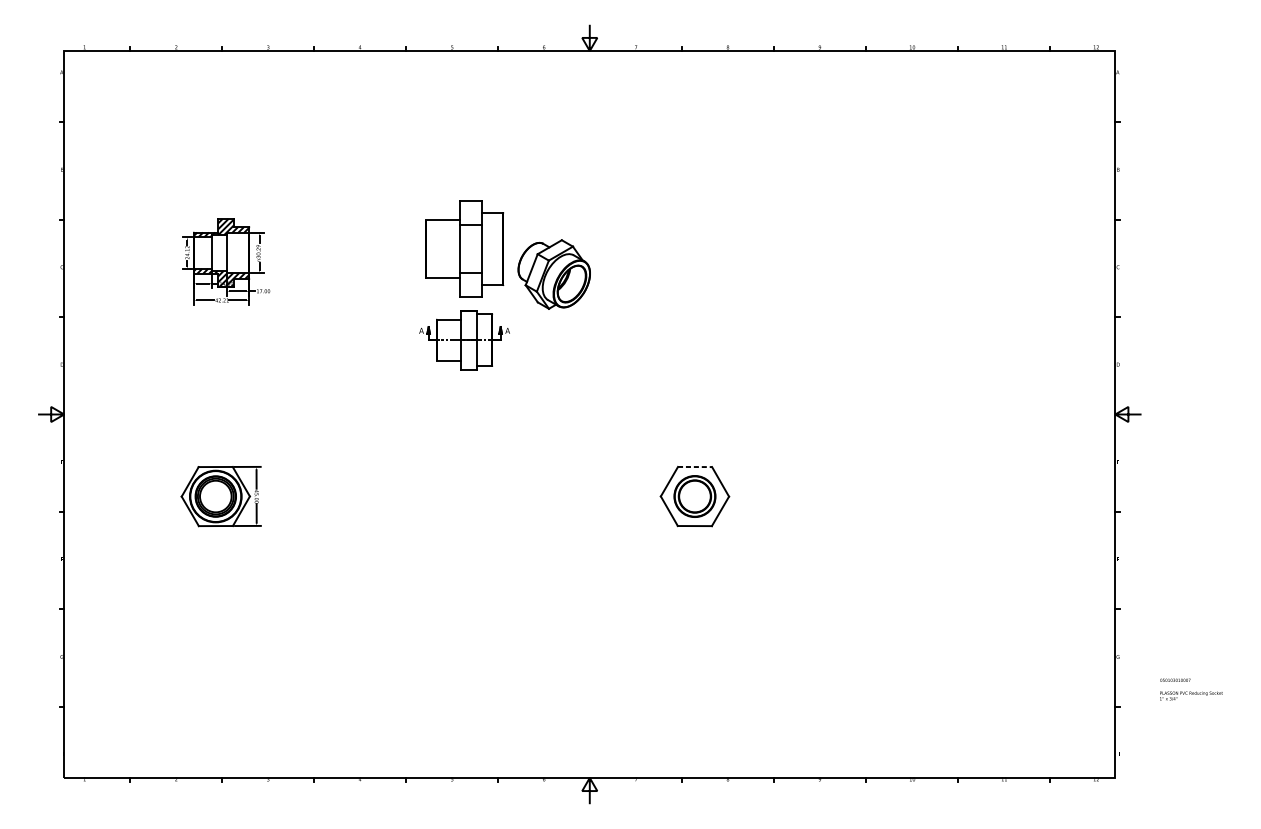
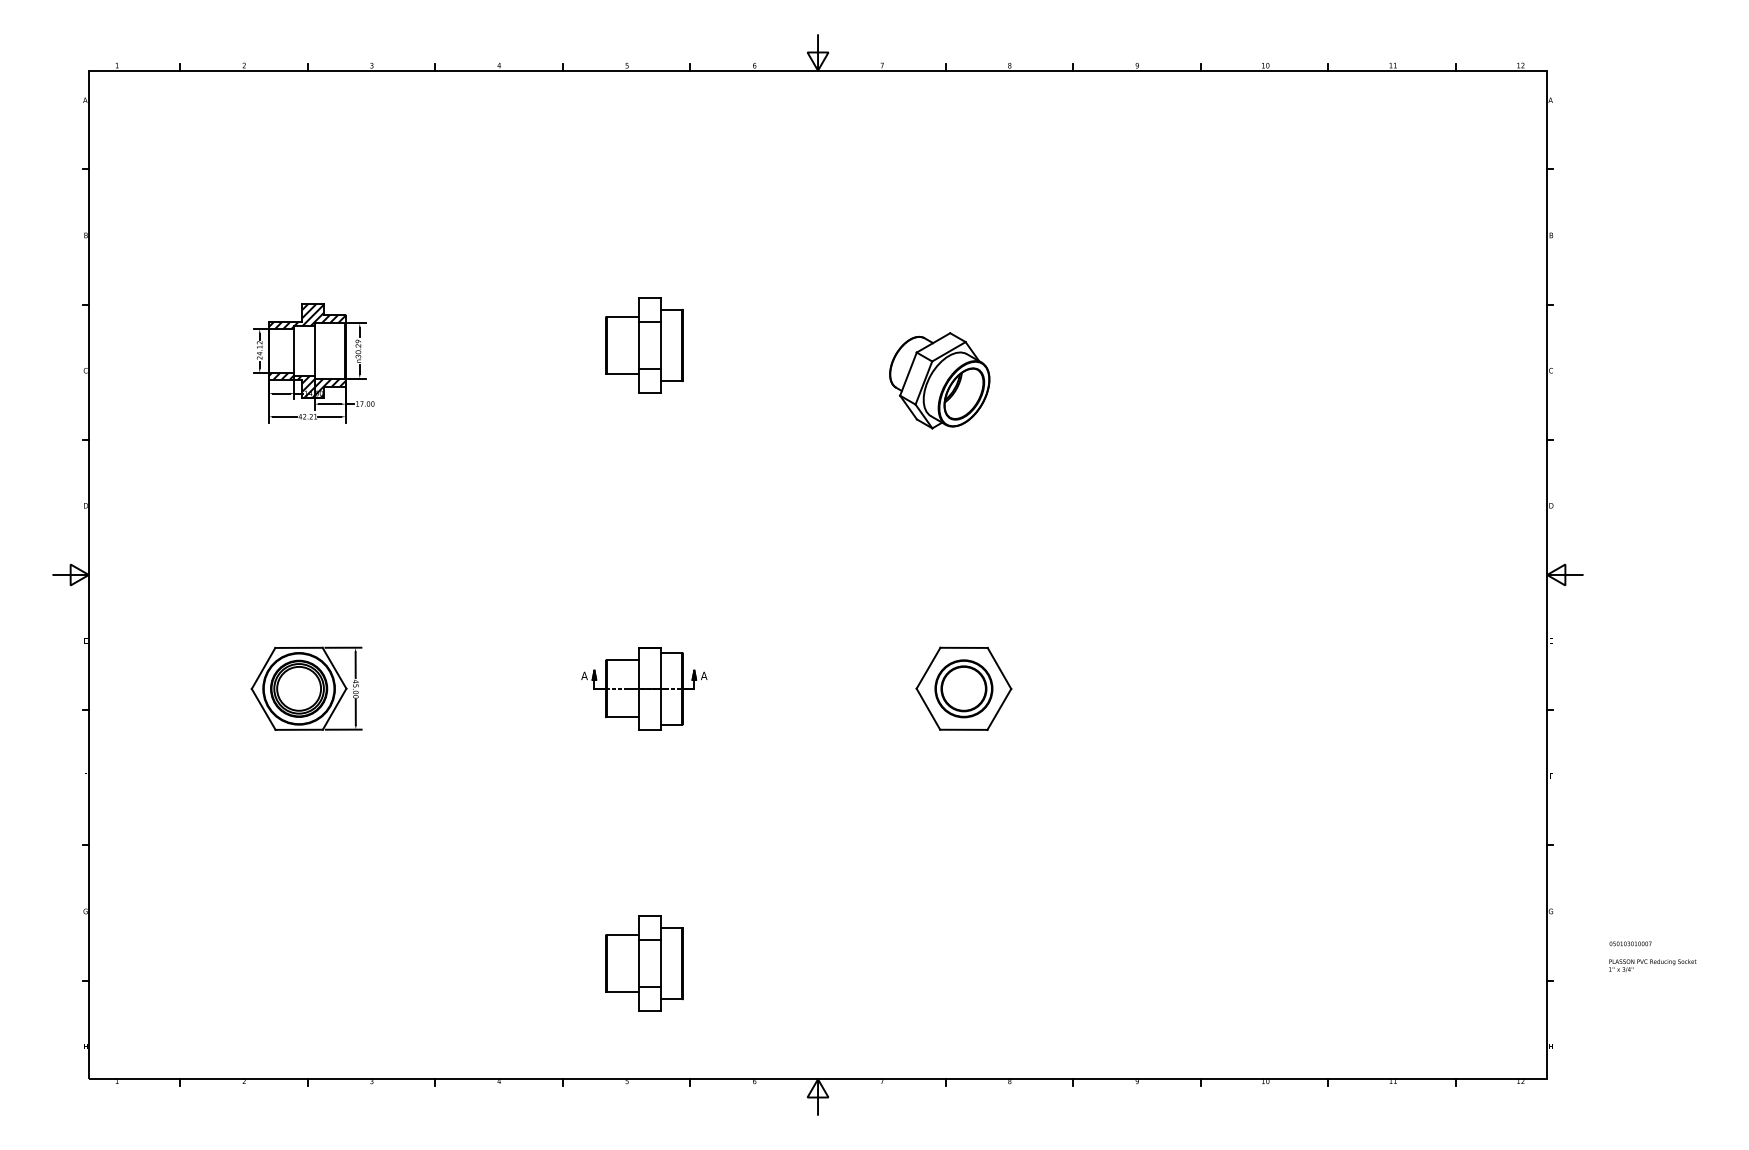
part: (464, 249) -> (644, 345), size x0.71
part: (554, 274) -> (939, 380), moved
part: (464, 339) -> (644, 688), moved
line: (695, 466) -> (964, 647), dashed -> solid
part: (464, 694) -> (644, 963), added

